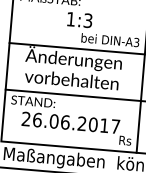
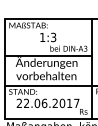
text: (37, 120) -> (26, 103), 26.06.2017 -> 22.06.2017

